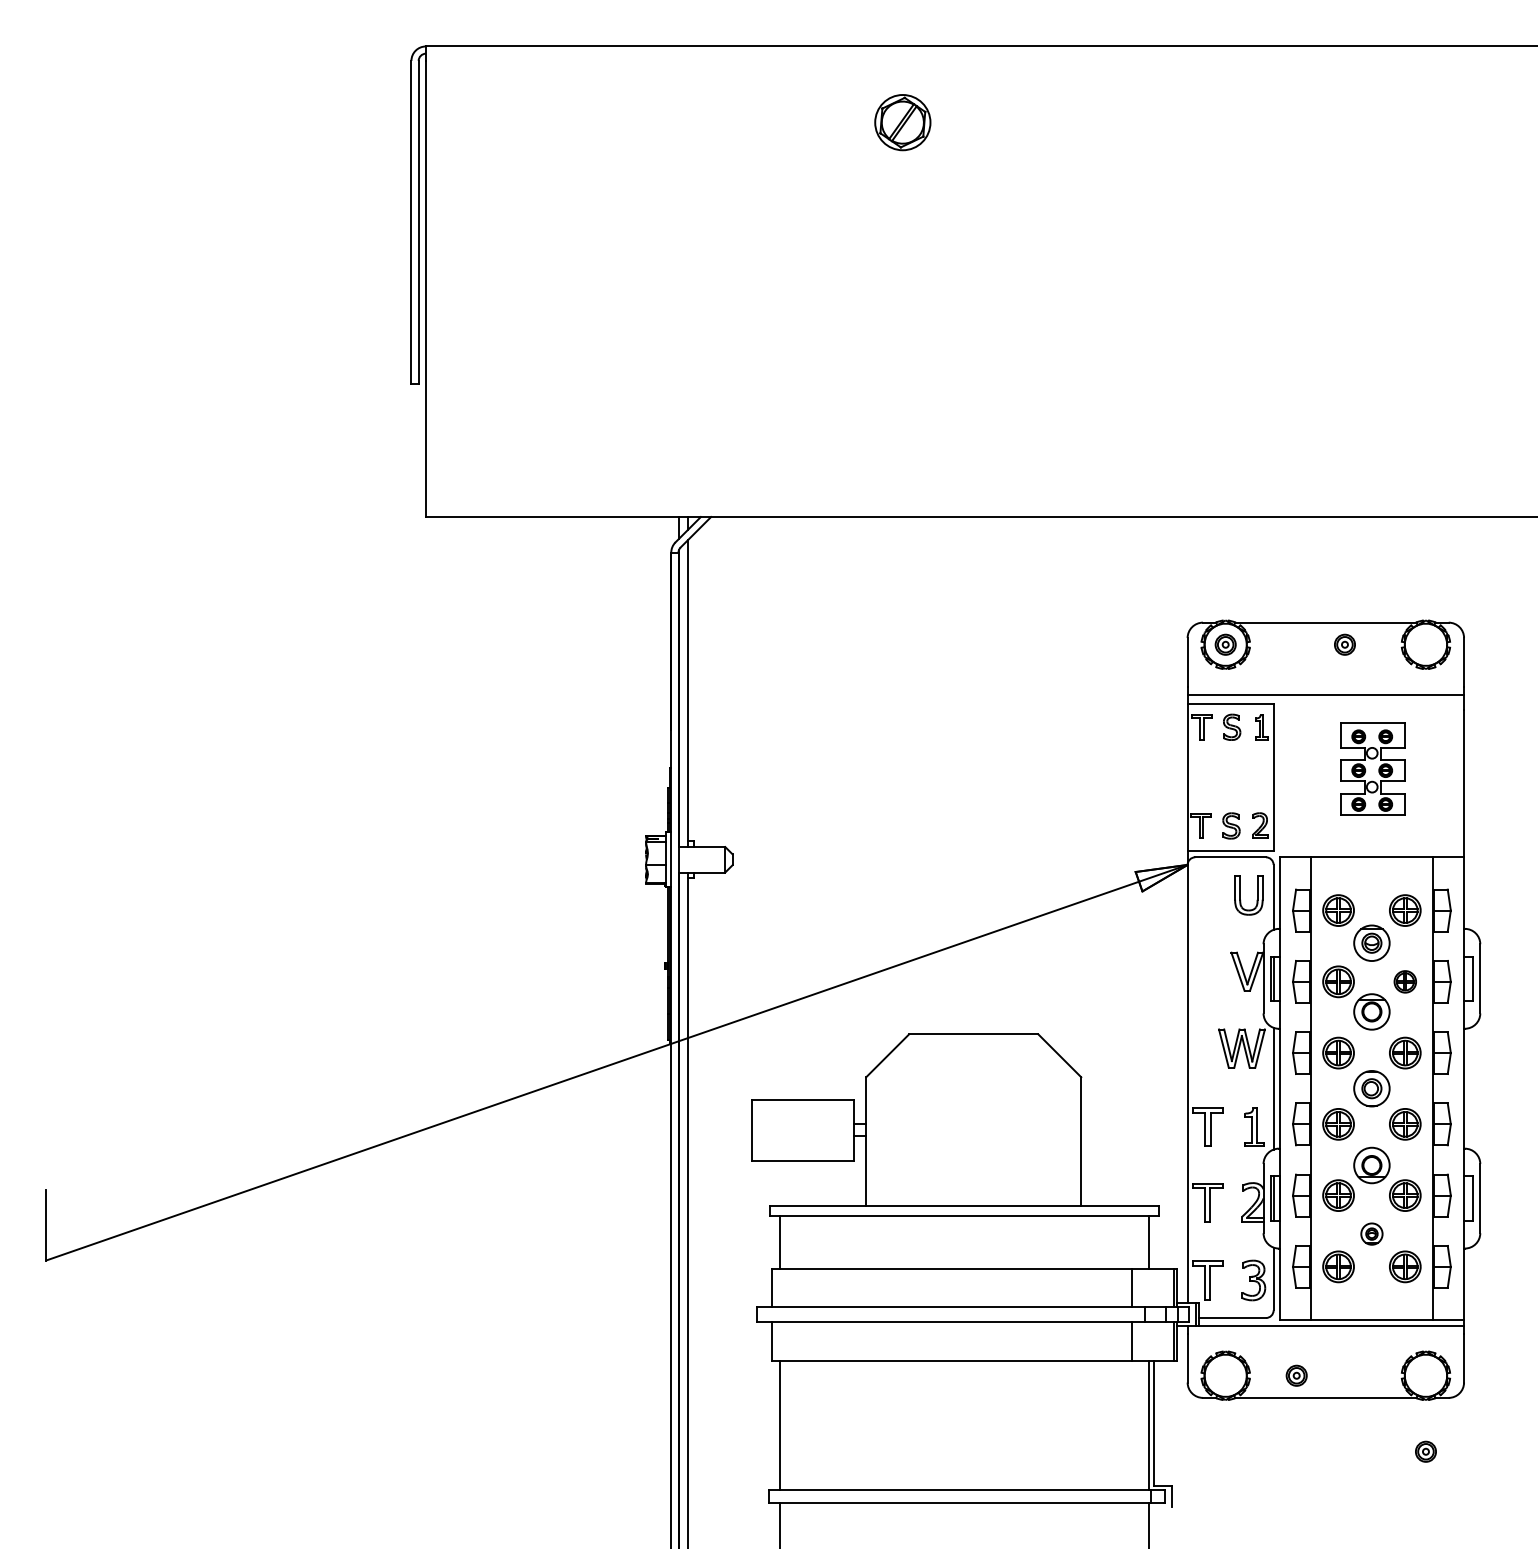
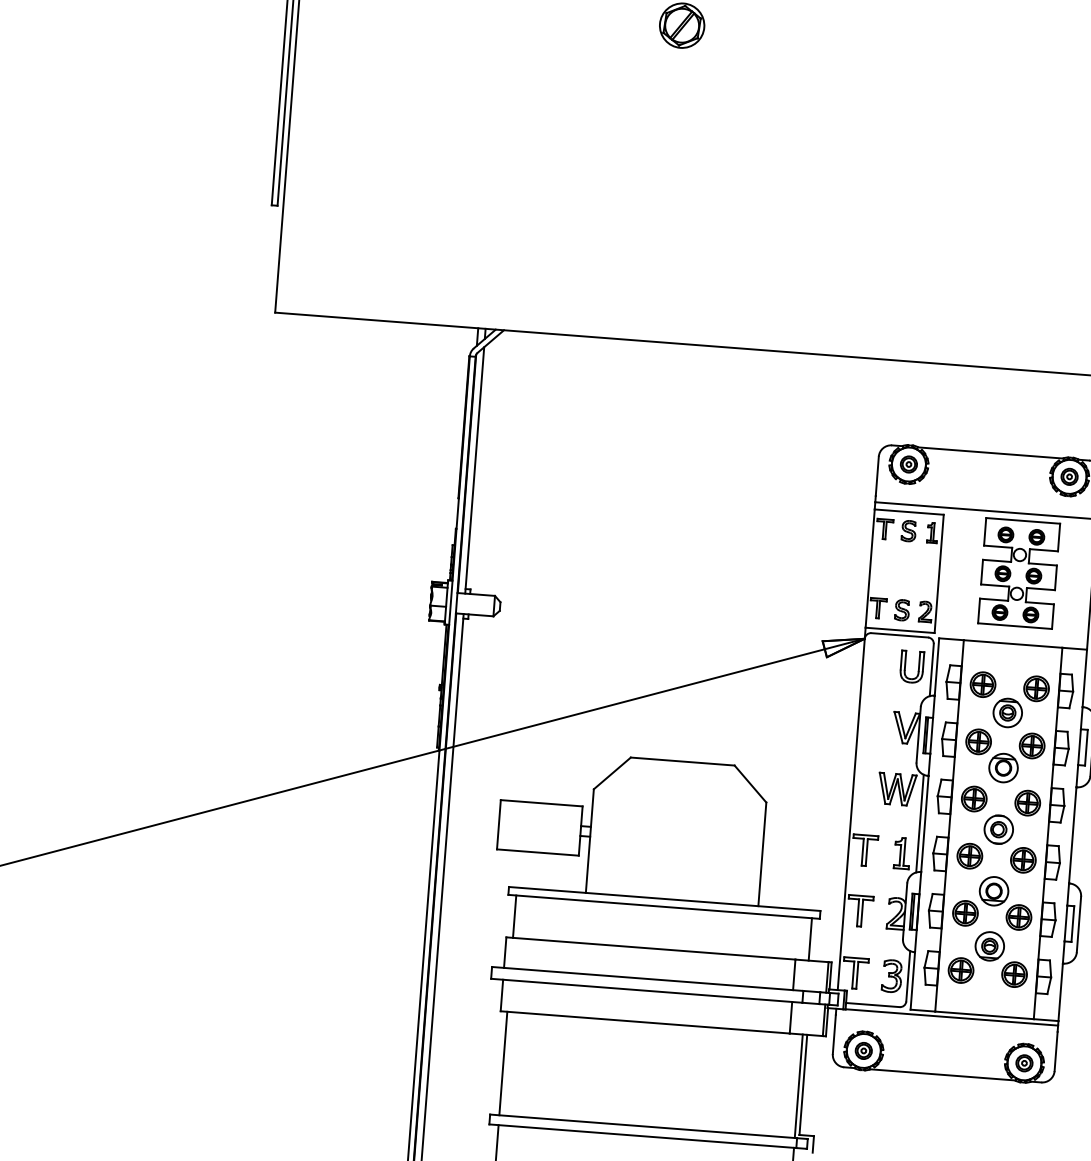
part: (1344, 644) -> (1069, 476), moved
part: (1372, 769) -> (1018, 573), size x1.43
part: (1405, 981) -> (1032, 745), size x1.43
part: (1371, 1233) -> (989, 945), size x1.67
part: (1296, 1375) -> (863, 1050), moved
part: (1425, 1451) -> (1024, 1063), moved

